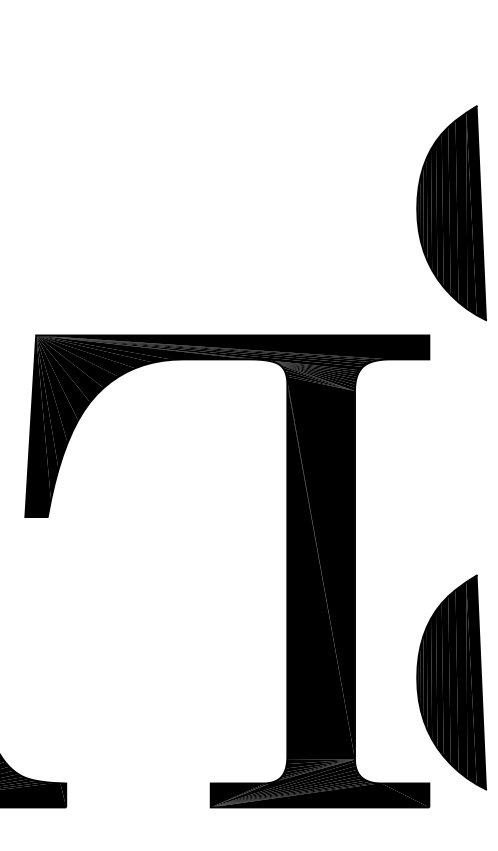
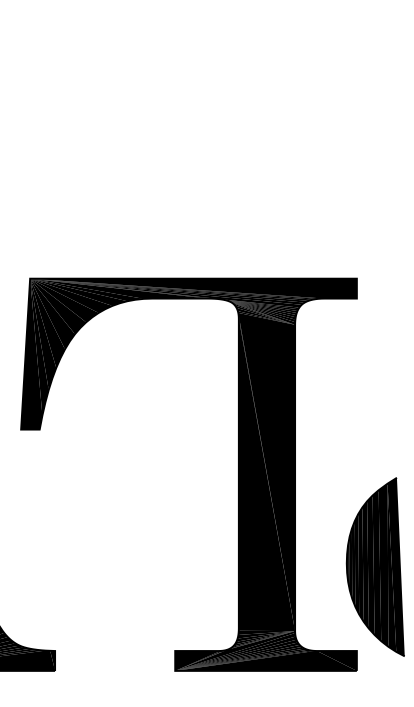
part: (450, 212) -> (374, 176), removed

